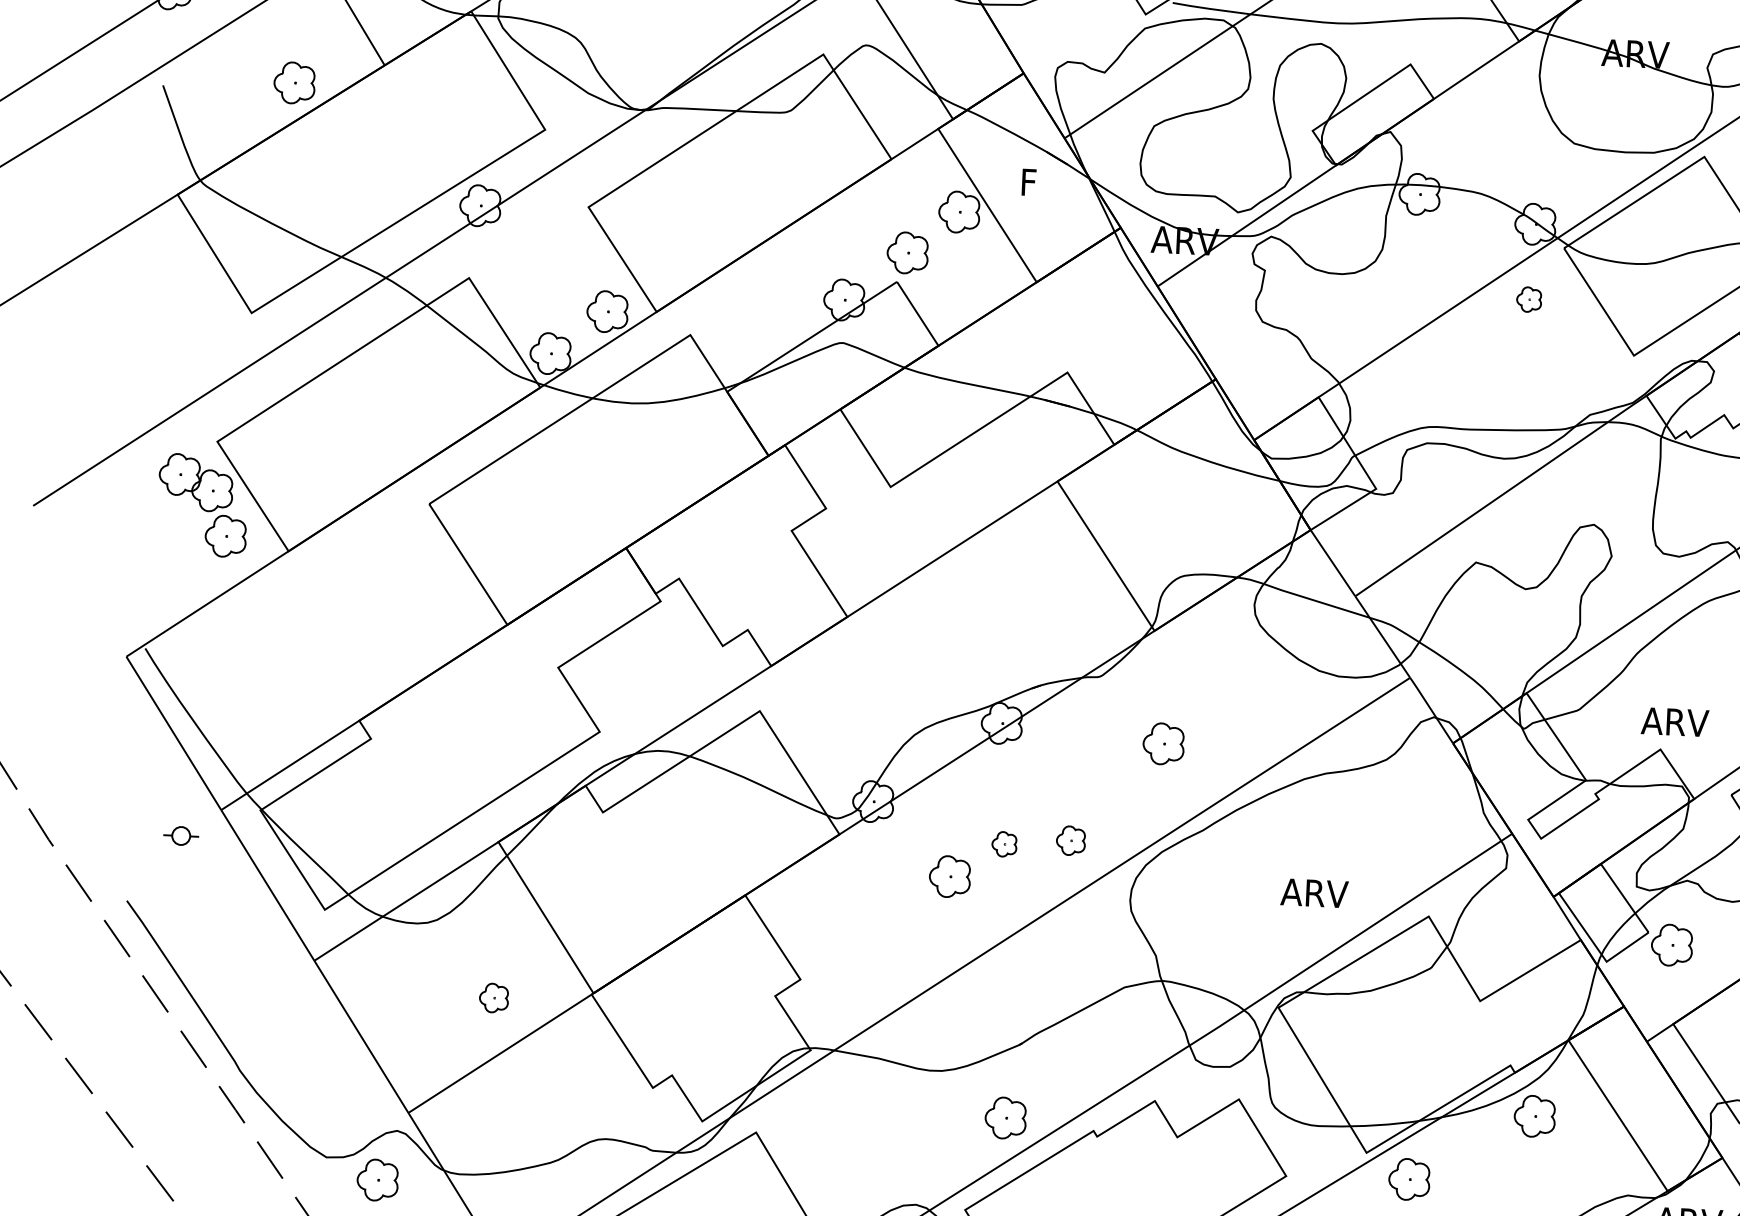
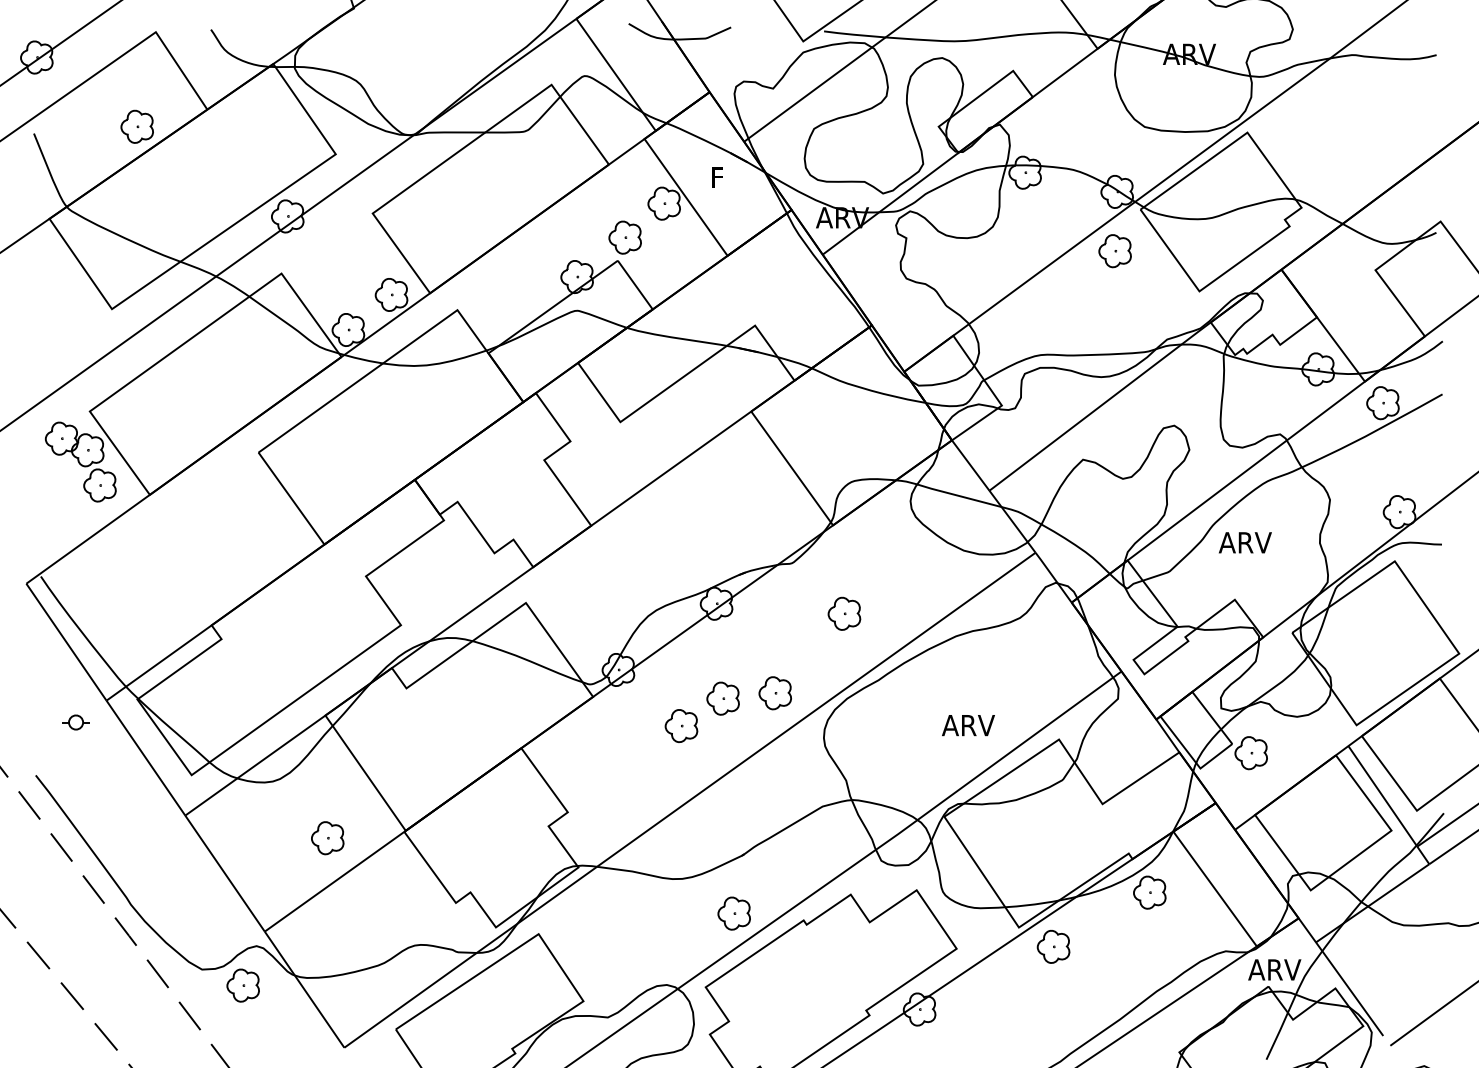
part: (1528, 299) -> (1114, 251), size x1.67
text: (1675, 721) -> (1245, 542), moved
part: (1070, 840) -> (774, 693), size x1.43
part: (1003, 844) -> (722, 698), size x1.67
part: (493, 998) -> (327, 838), size x1.43

